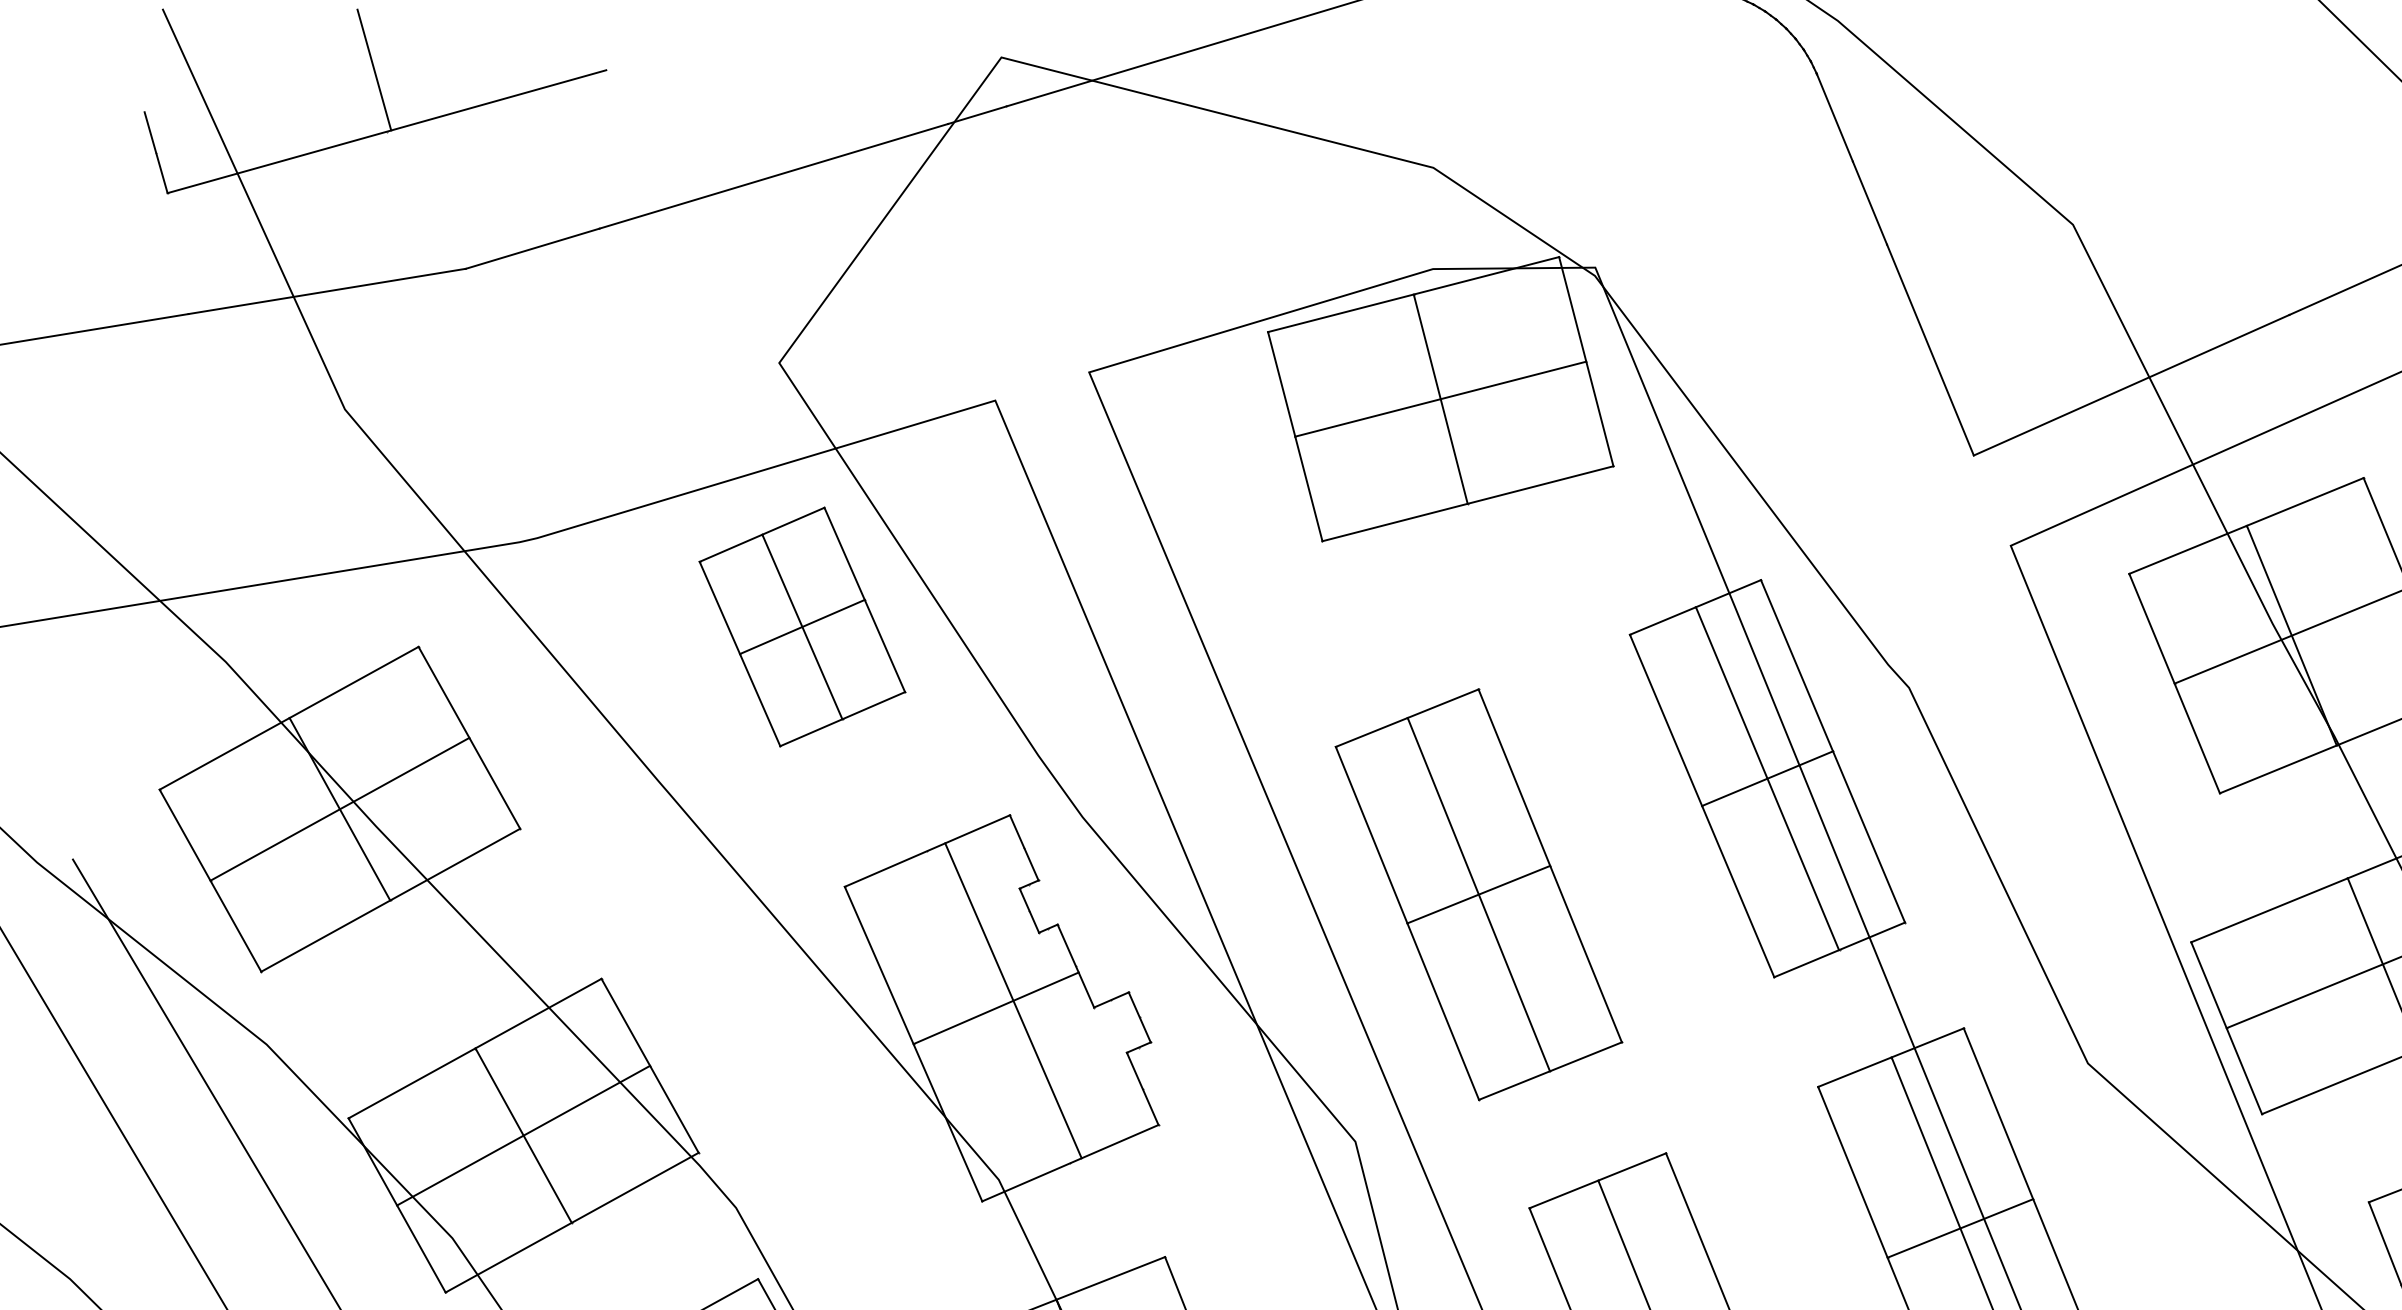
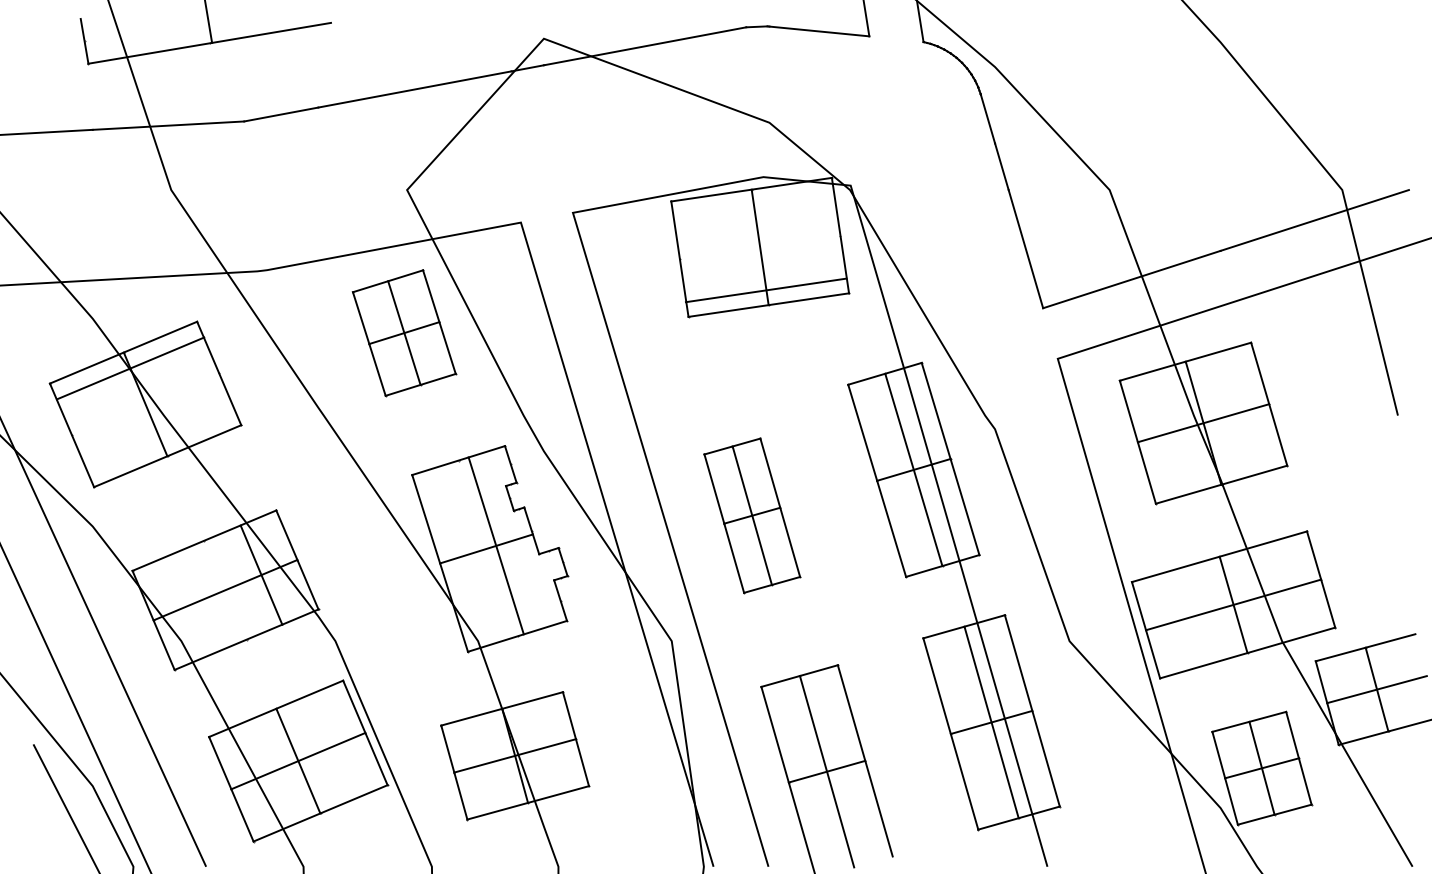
line: (1439, 399) -> (765, 290), moved
line: (339, 809) -> (130, 368), moved
part: (1479, 894) -> (752, 515), size x0.7
line: (523, 1134) -> (261, 574), moved

